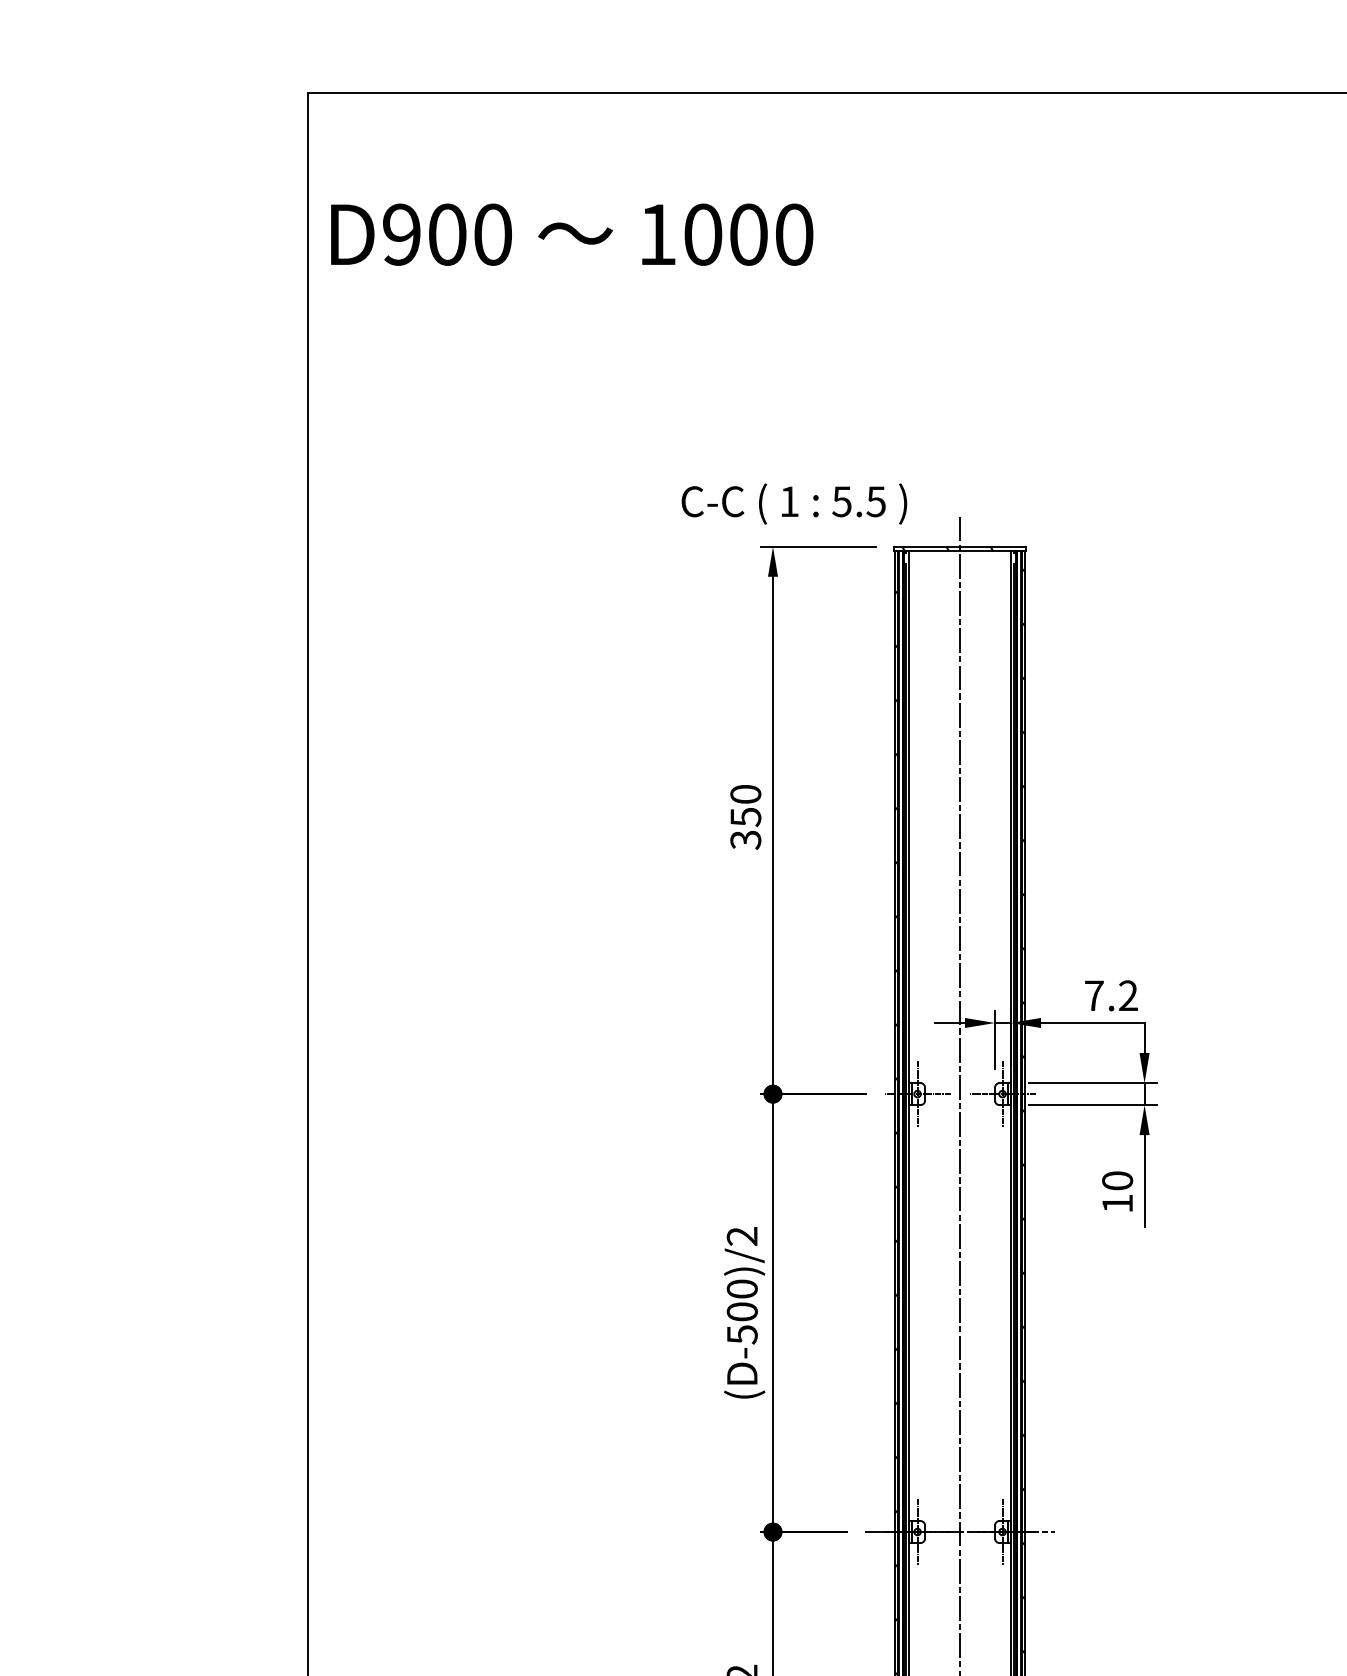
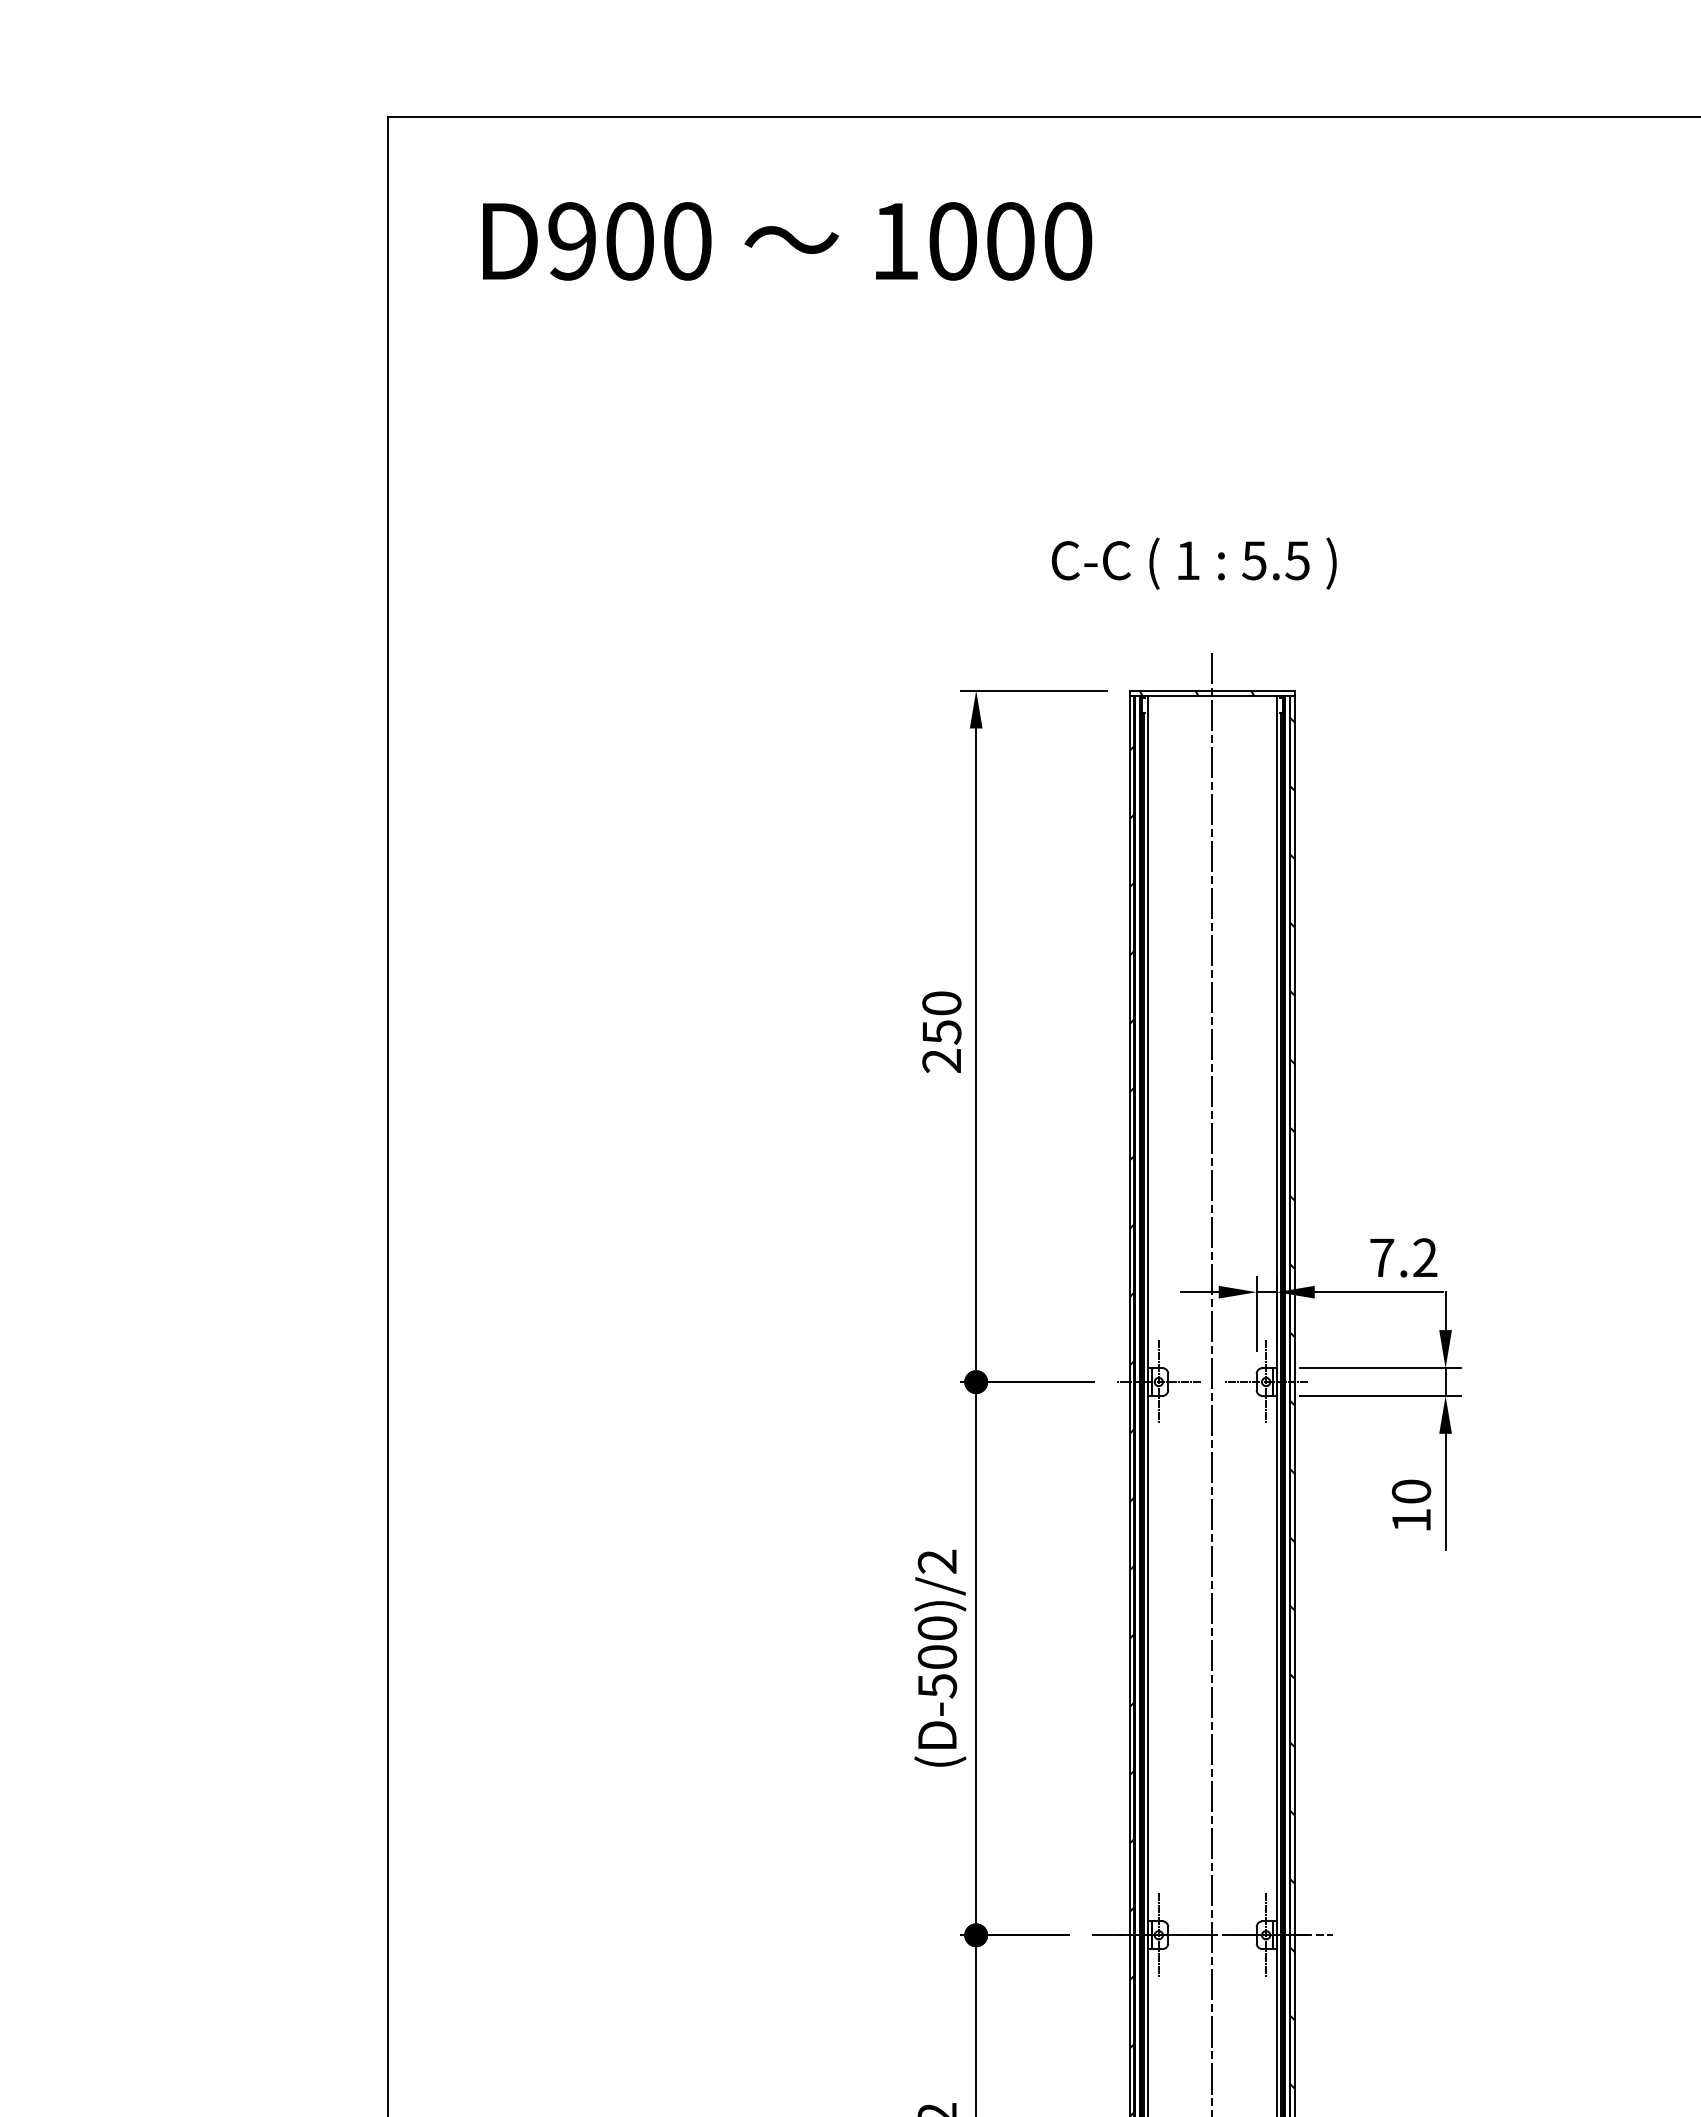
text: (572, 234) -> (787, 241), moved
text: (794, 503) -> (1194, 563), moved
text: (745, 840) -> (941, 1061), 350 -> 250

